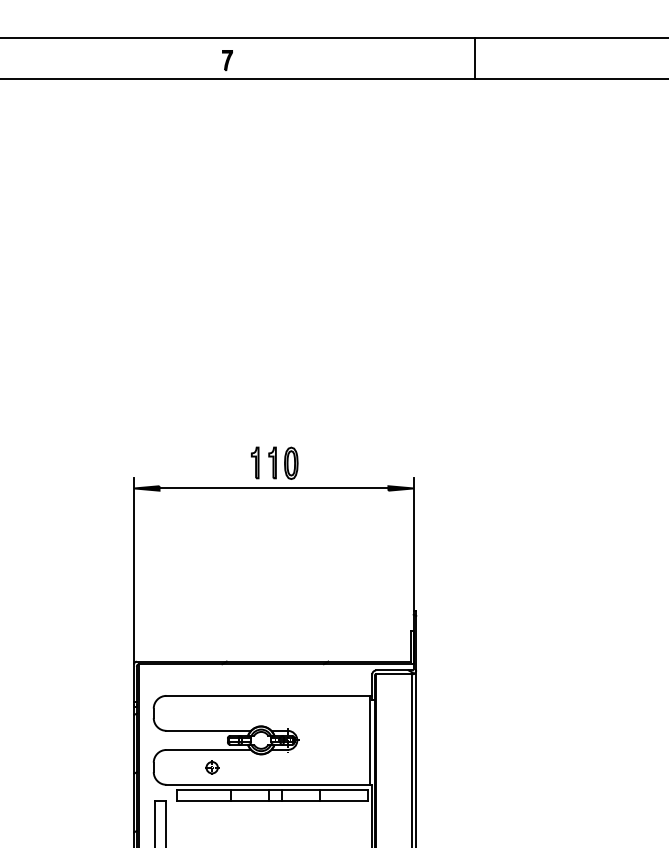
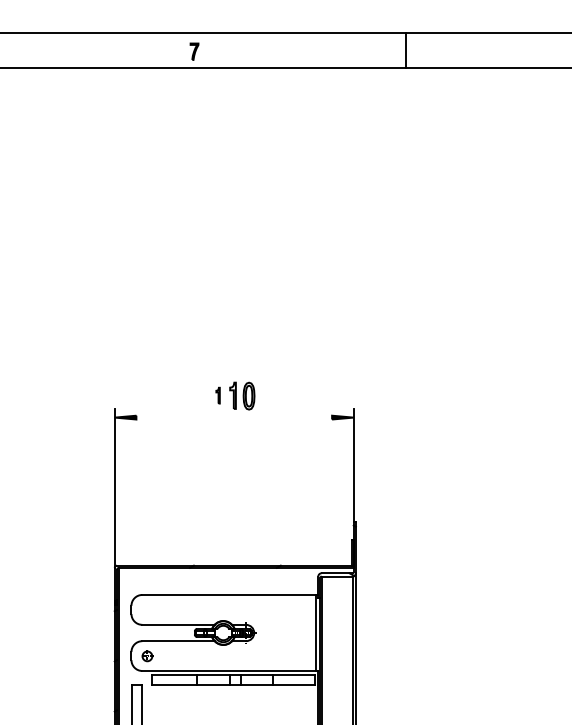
part: (254, 462) -> (217, 395), size x0.6
line: (274, 488) -> (234, 417), removed
part: (212, 767) -> (147, 656), moved

